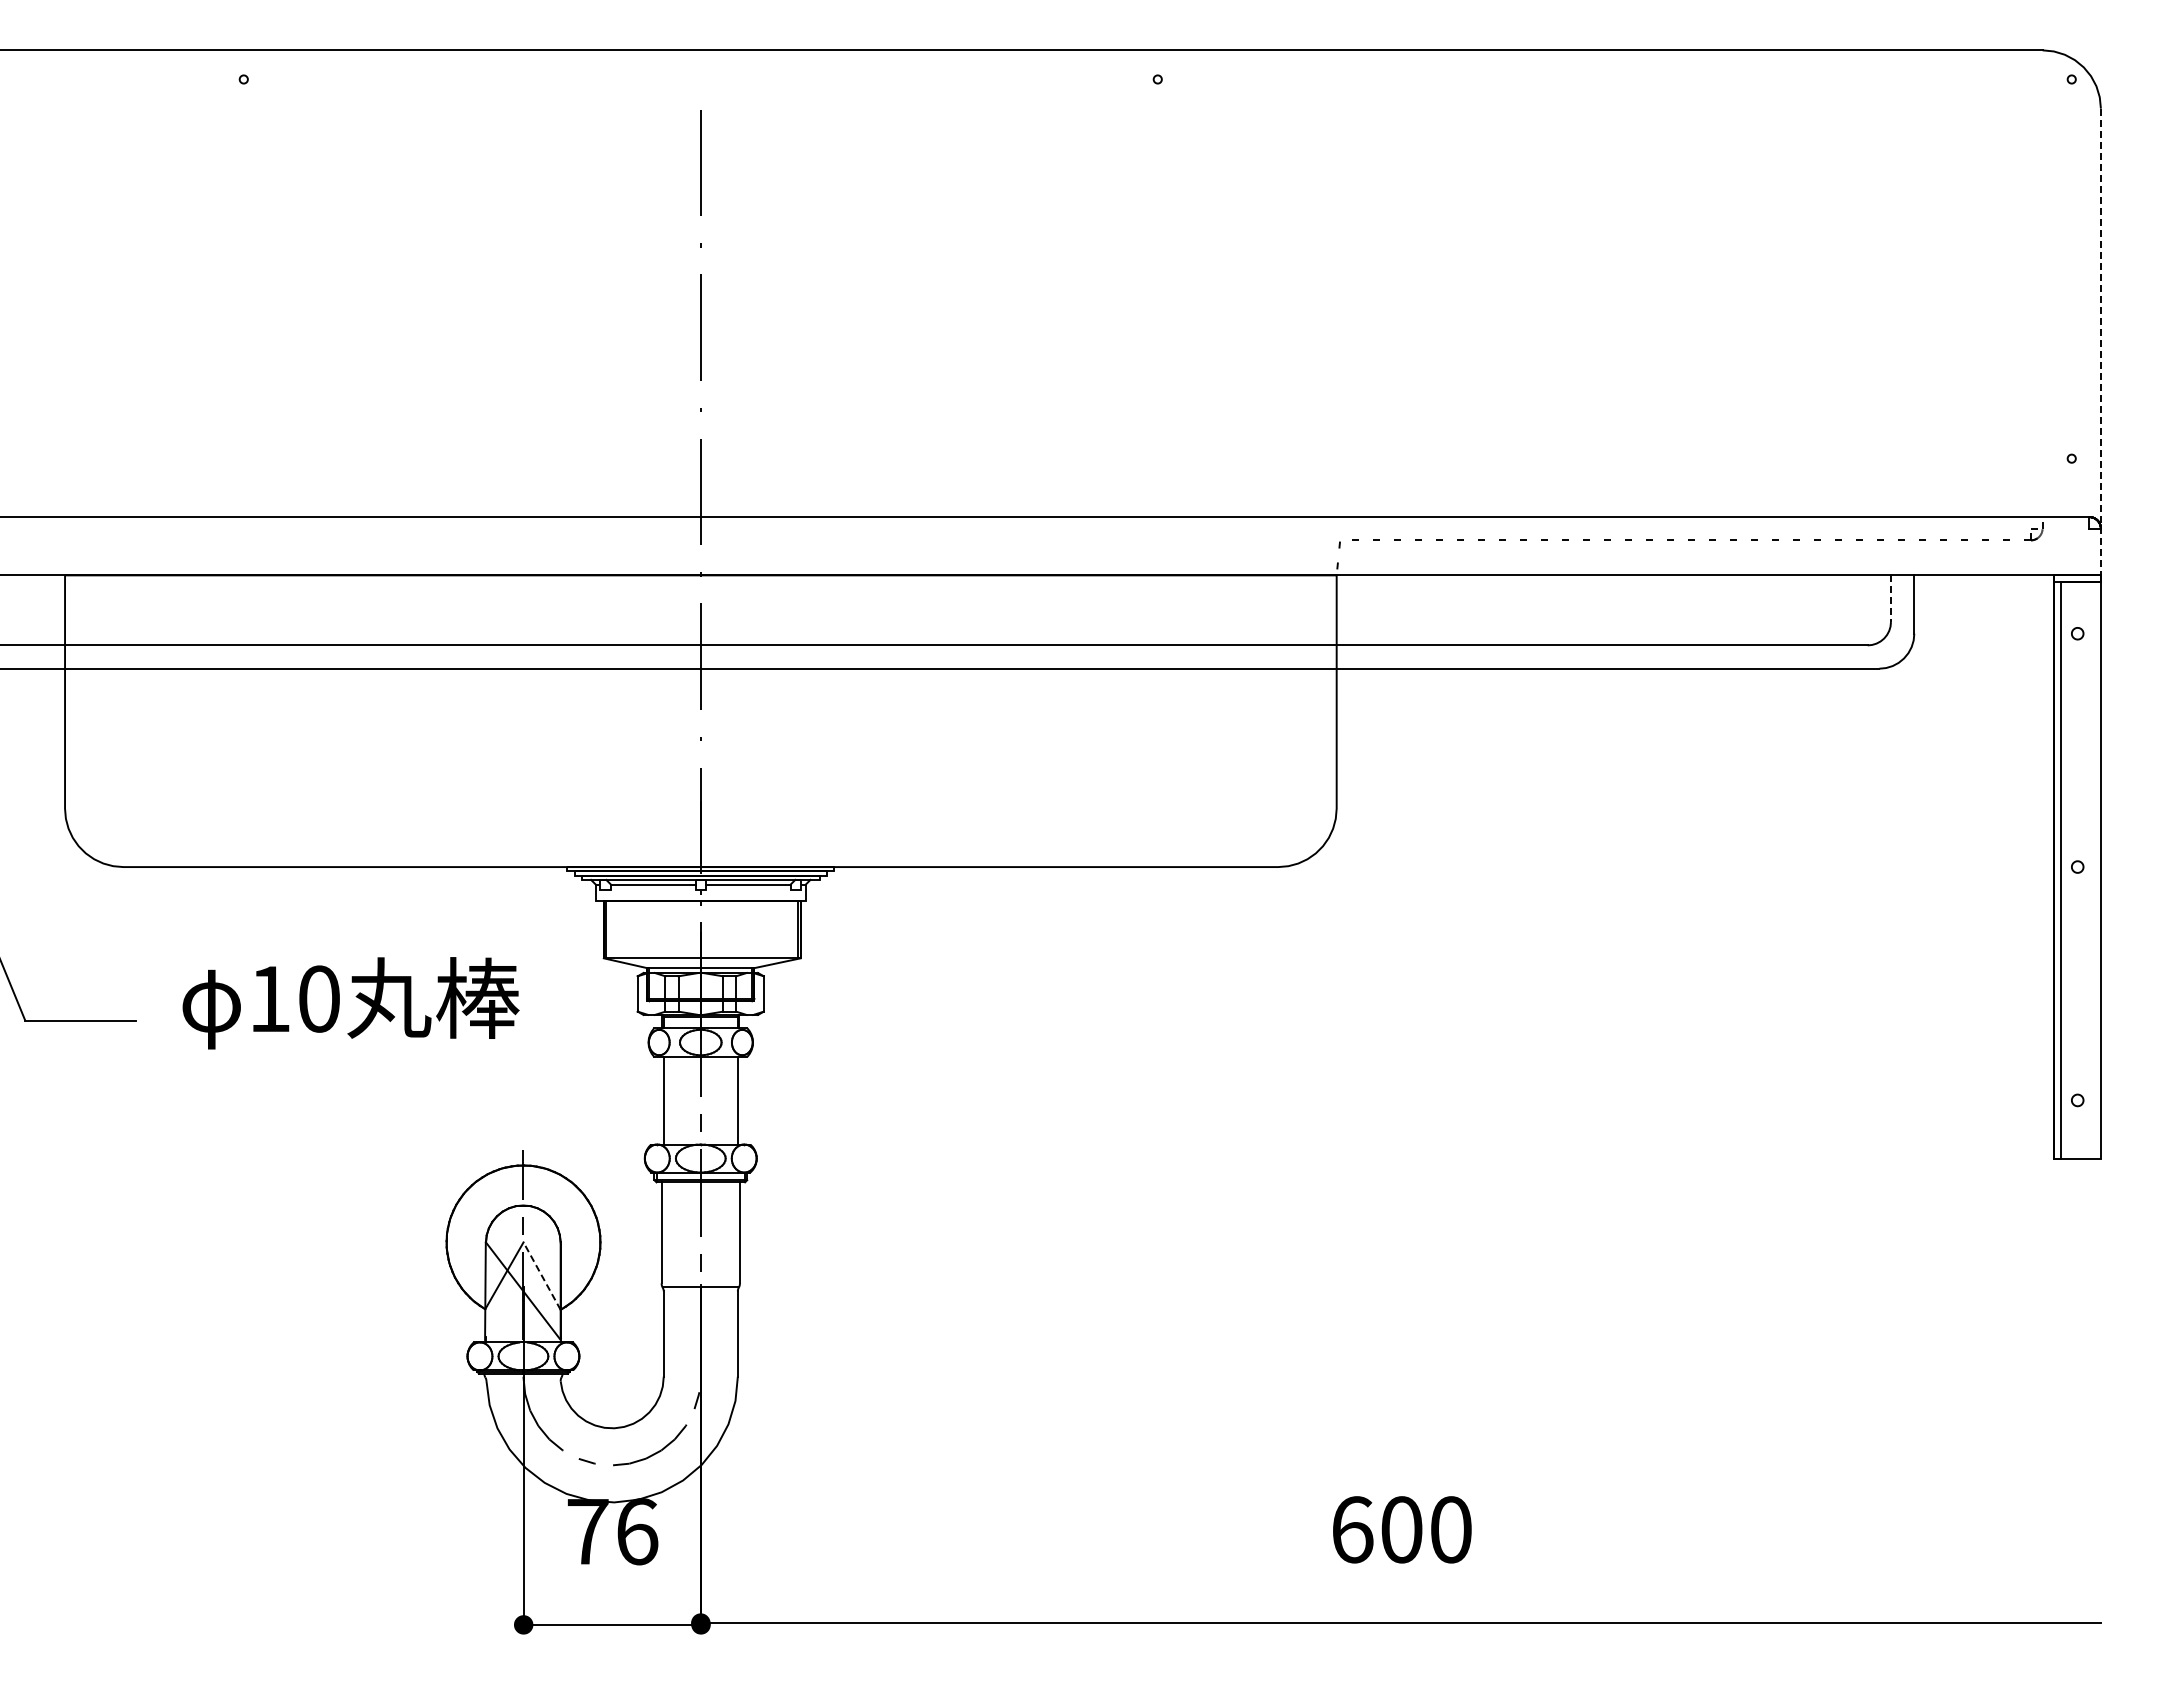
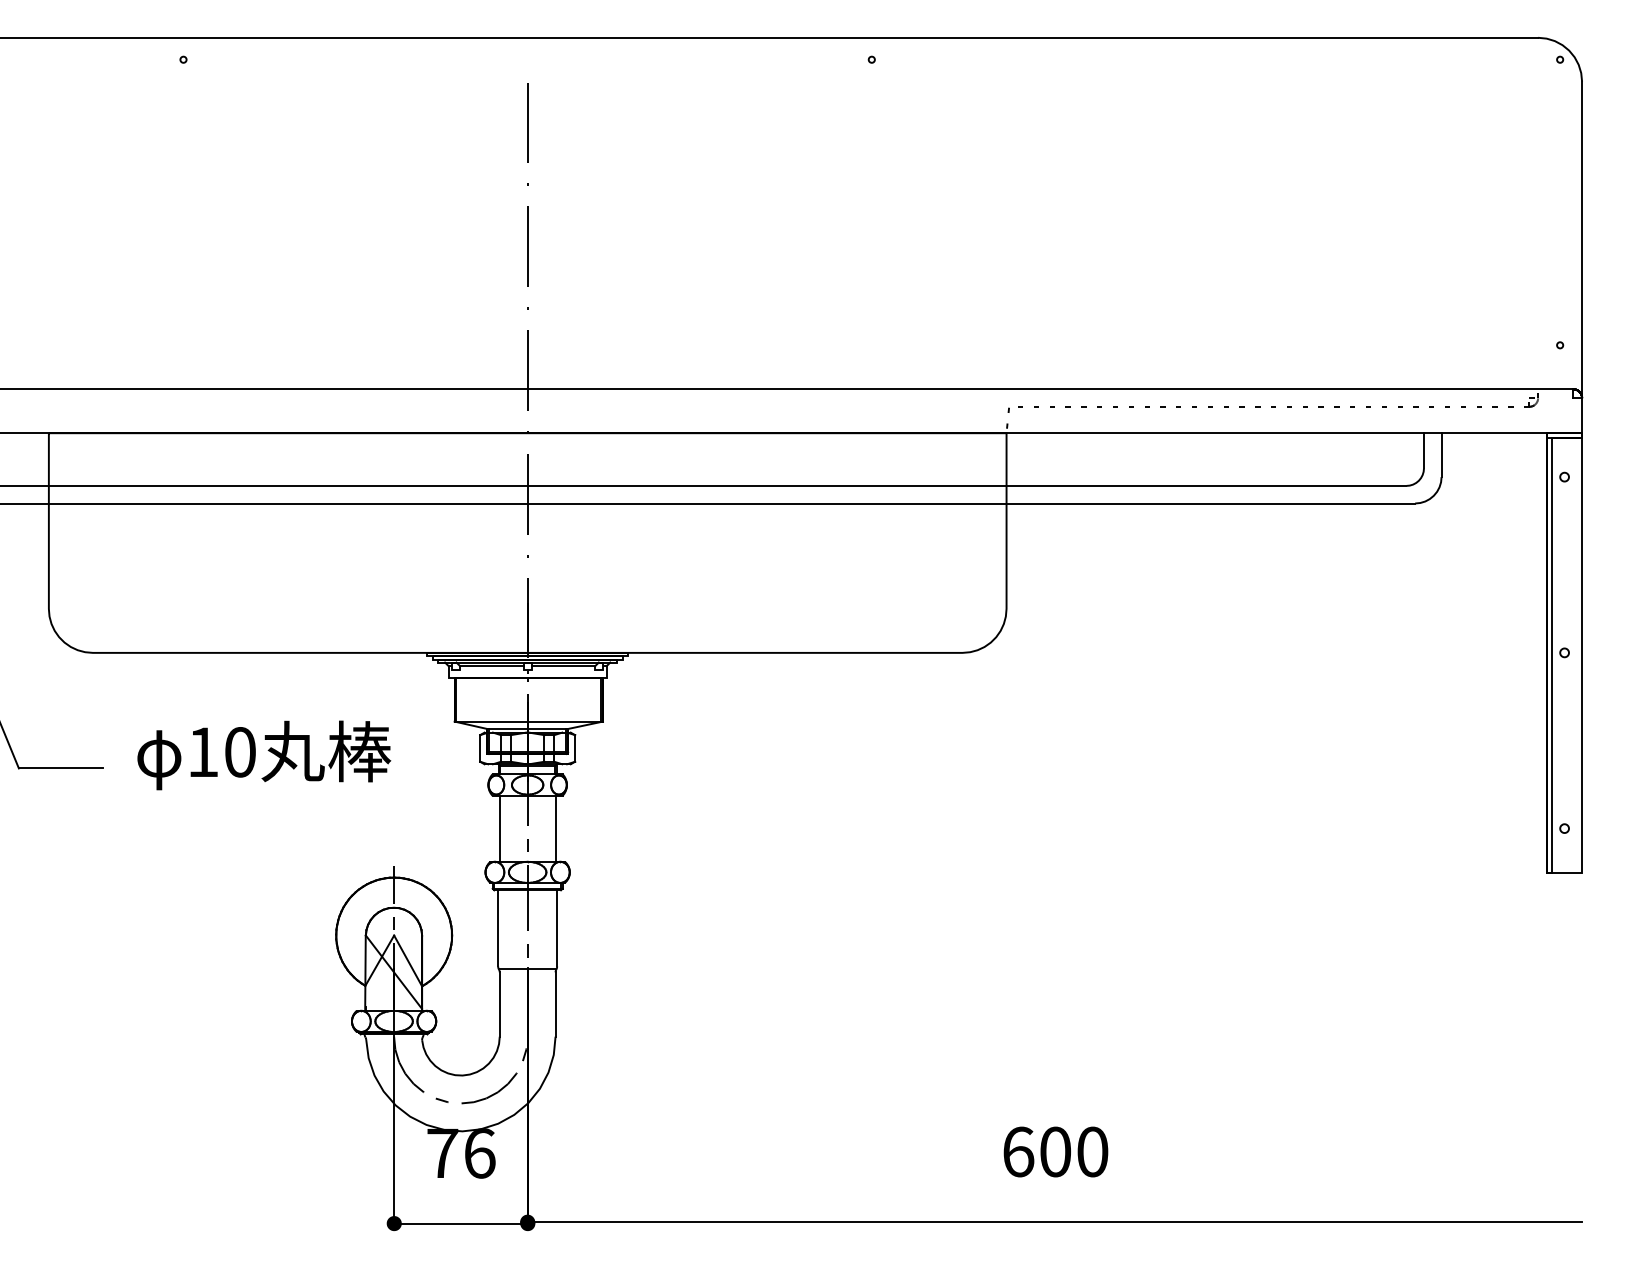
line: (2100, 342) -> (1581, 257), dashed -> solid
line: (1891, 599) -> (1424, 451), dashed -> solid
line: (542, 1276) -> (408, 961), dashed -> solid

